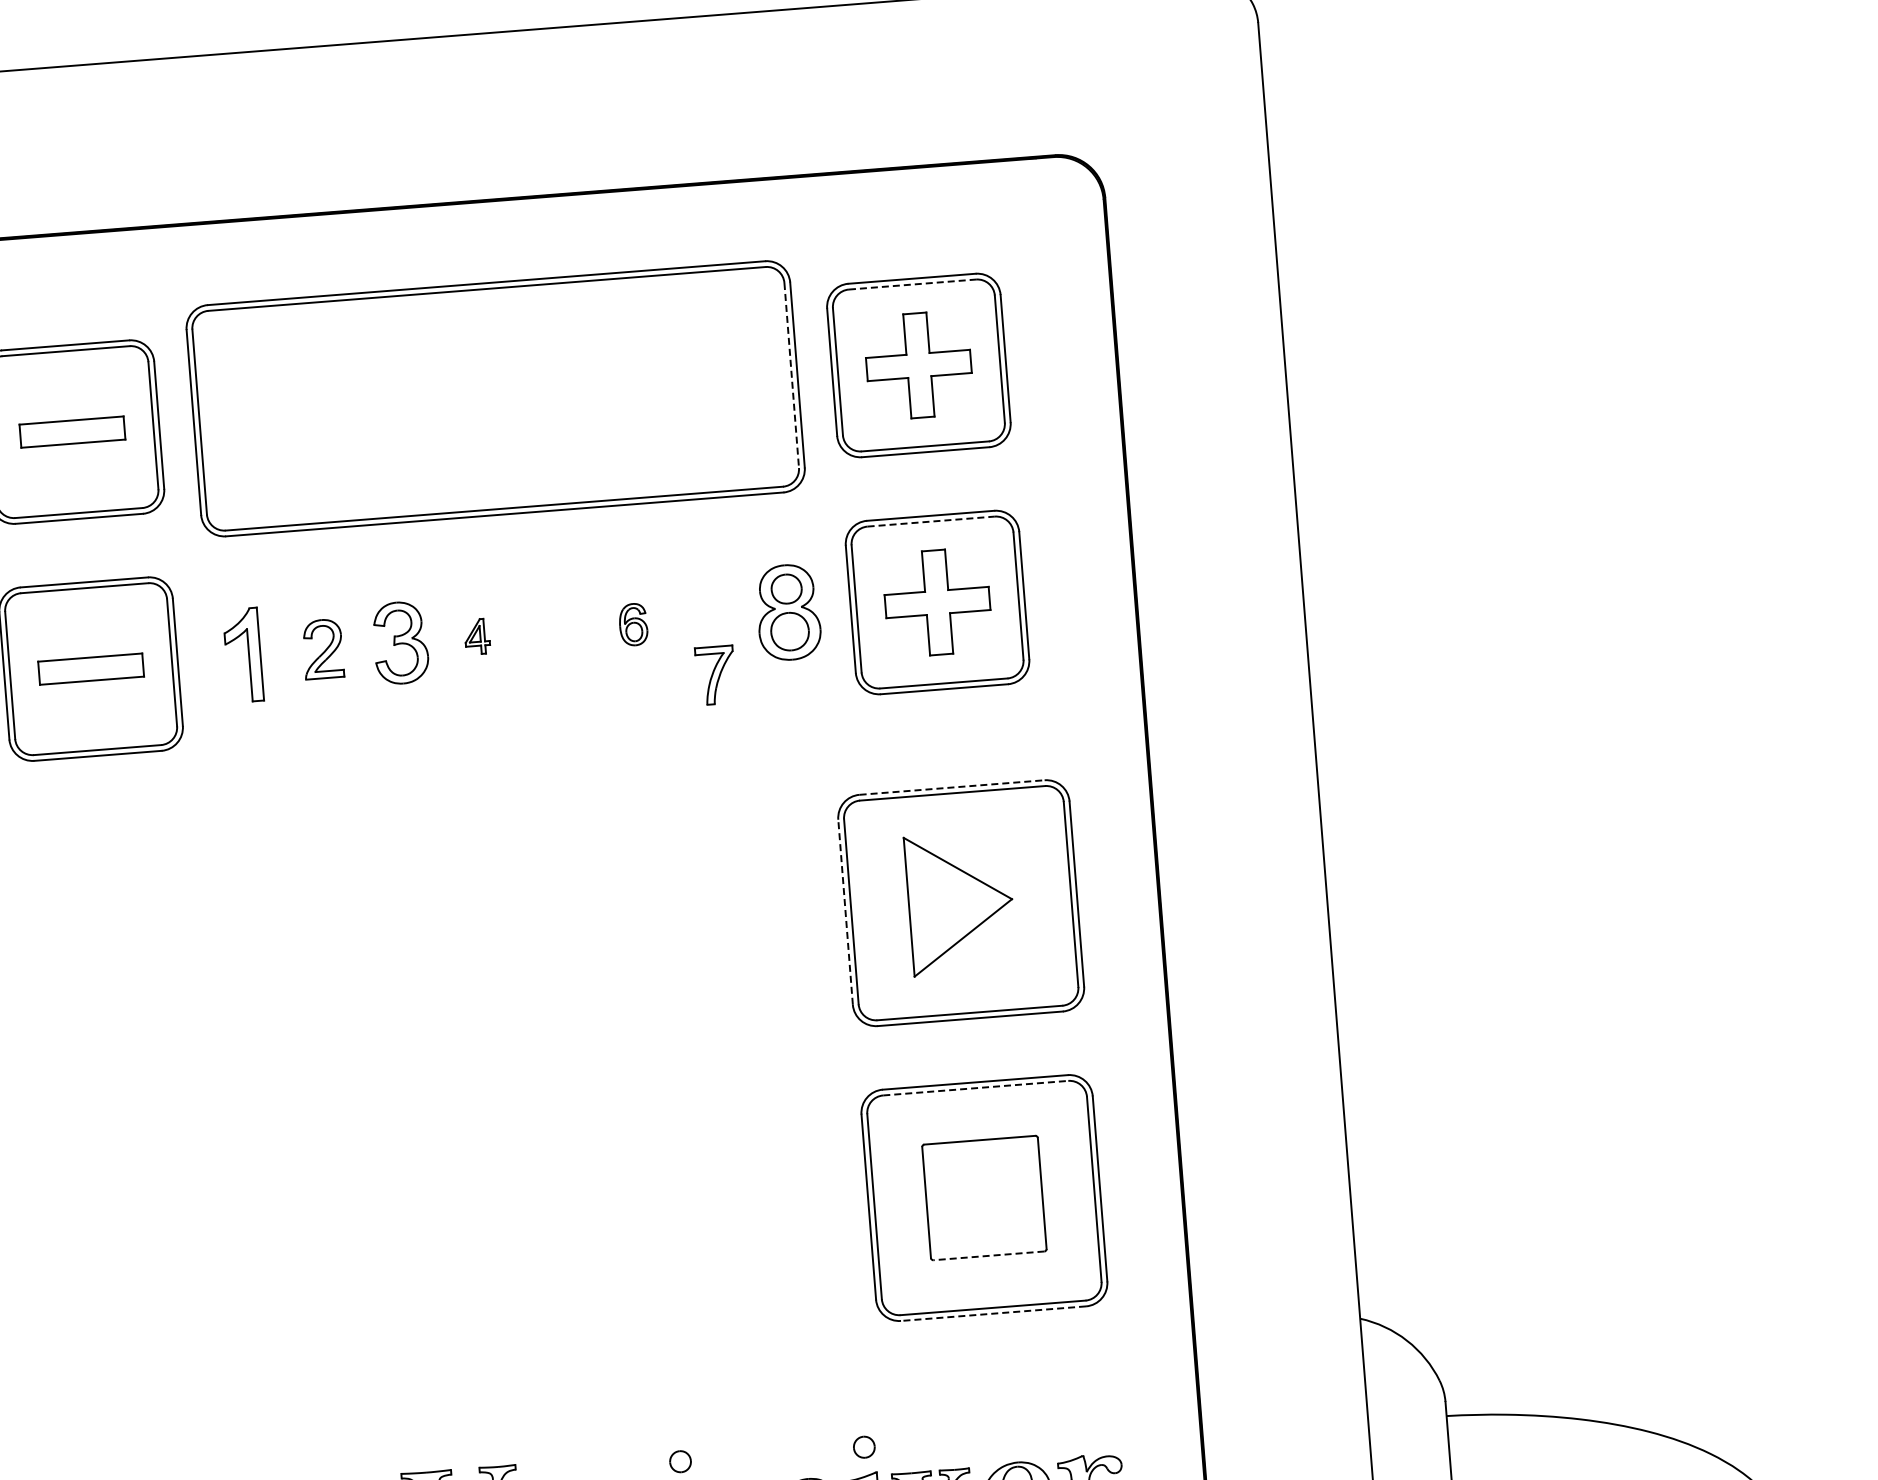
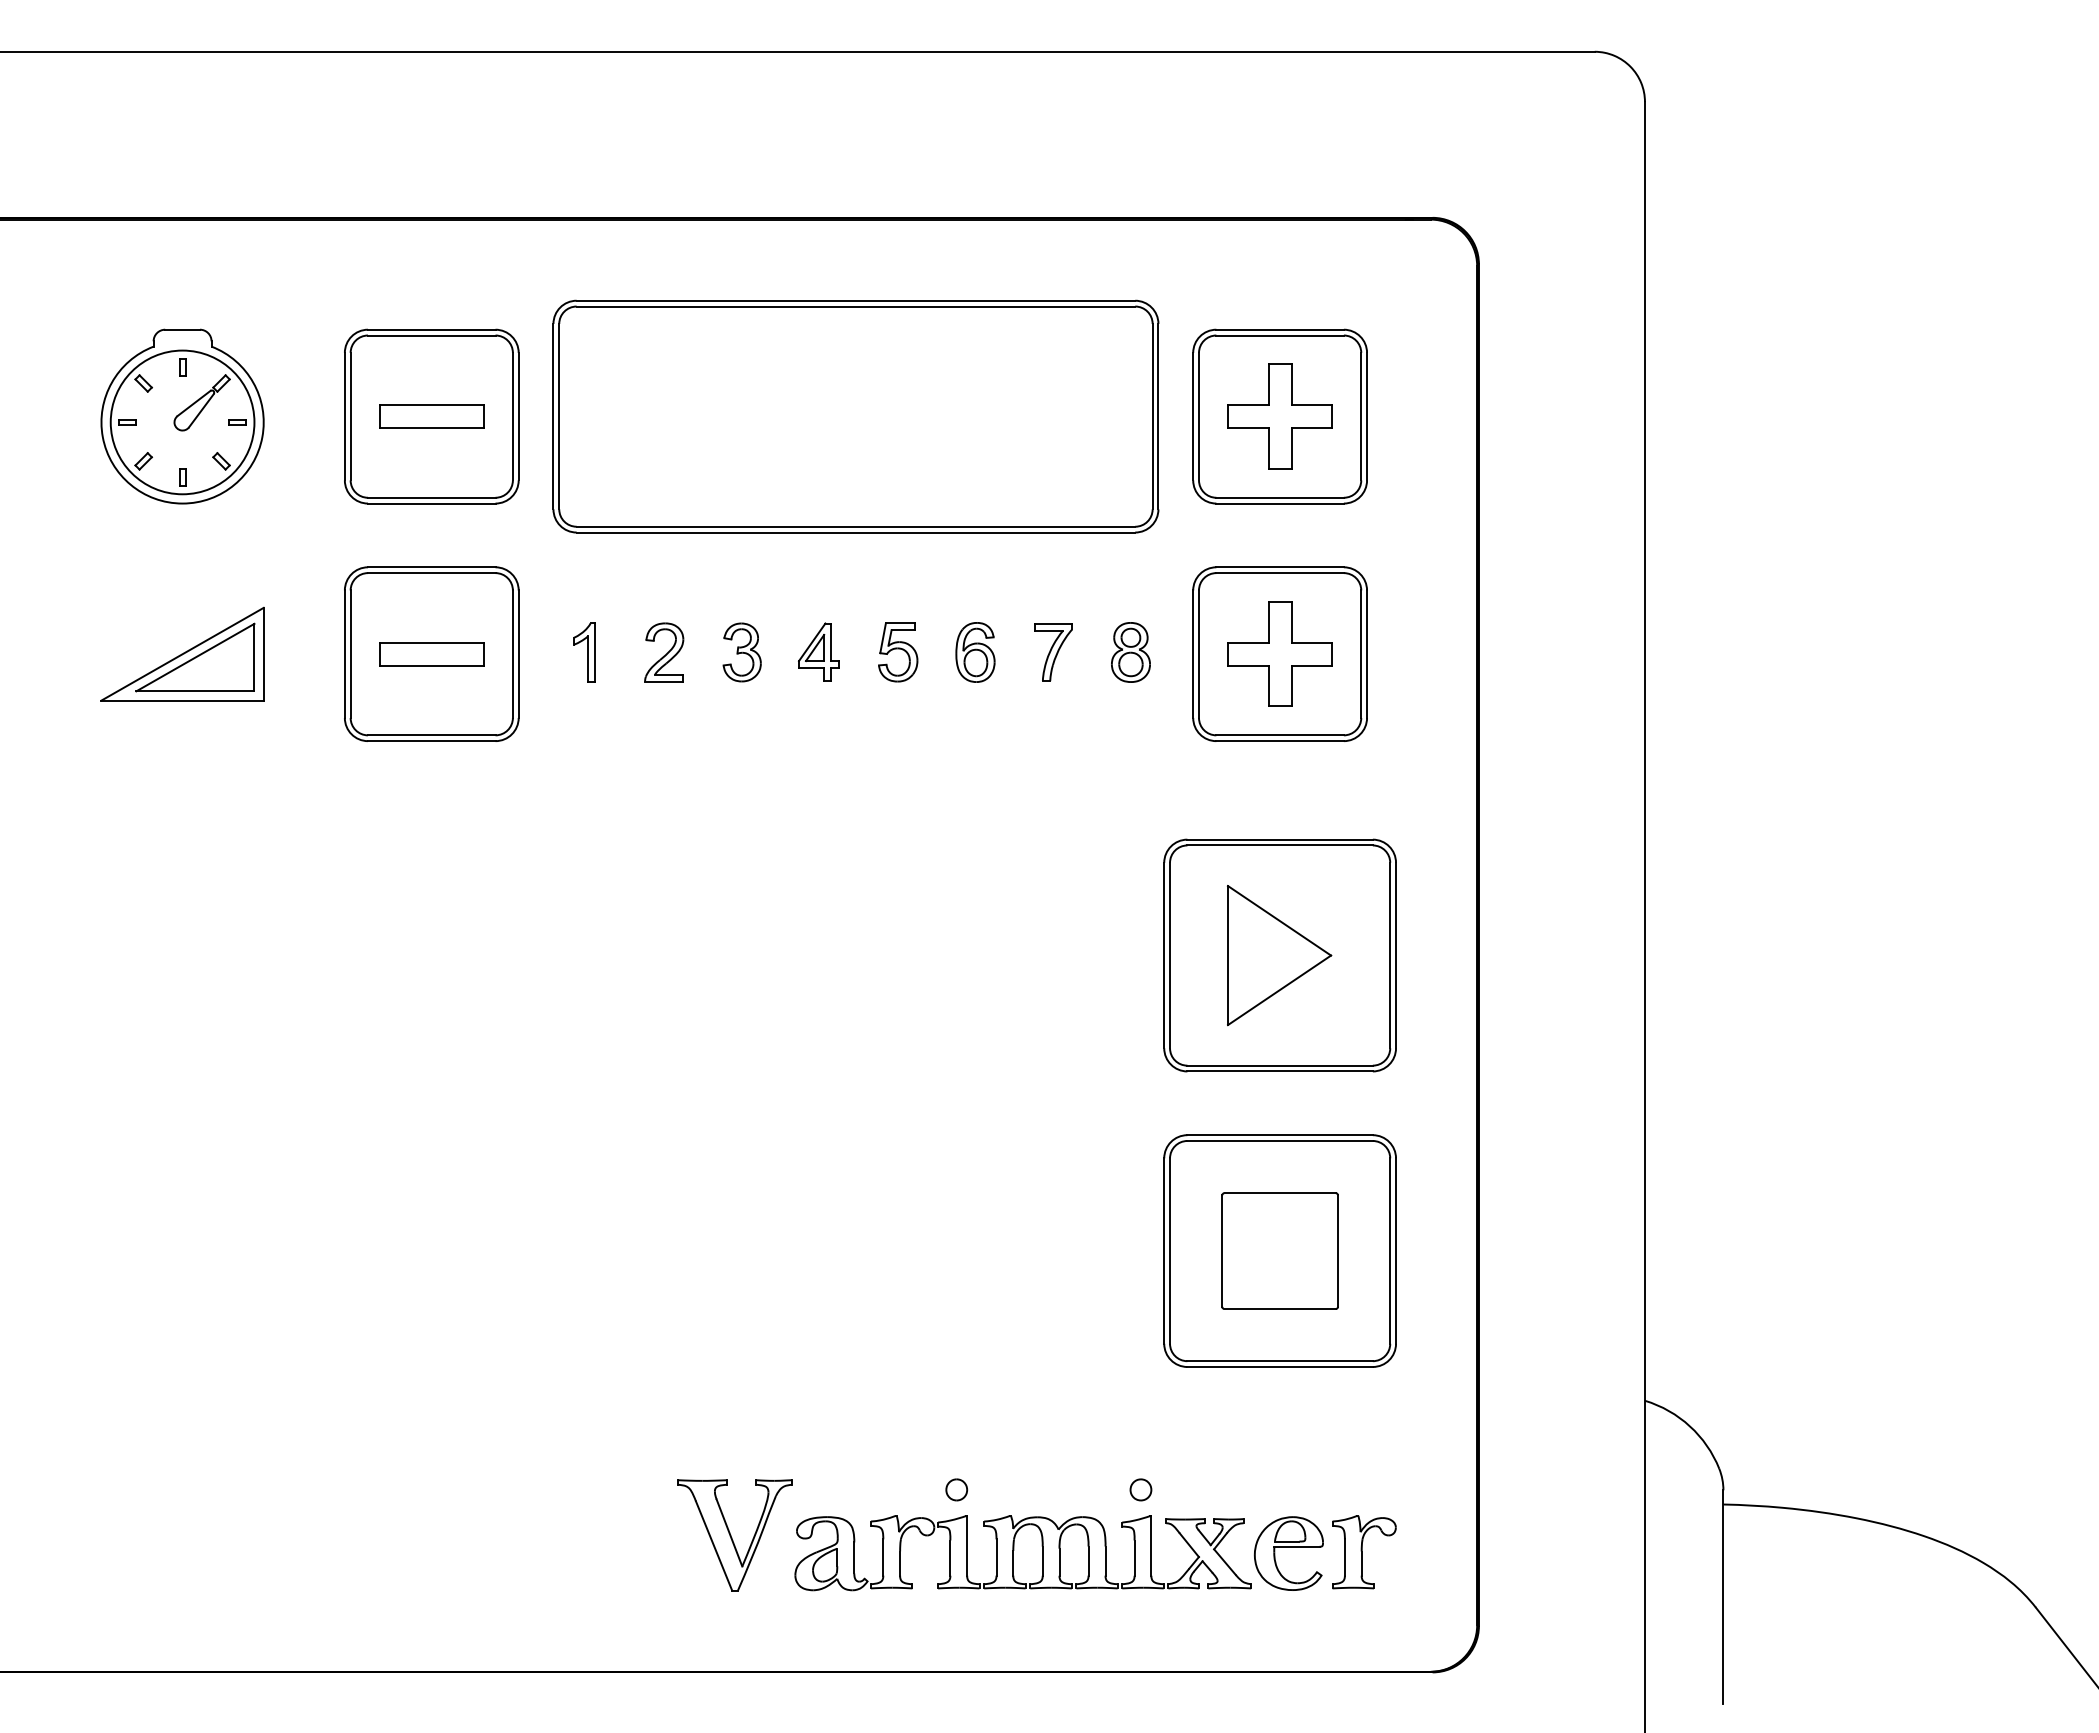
line: (912, 284) -> (1280, 335), dashed -> solid
line: (791, 375) -> (1152, 416), dashed -> solid
line: (931, 521) -> (1280, 573), dashed -> solid
part: (788, 612) -> (1130, 652), size x0.62
part: (633, 624) -> (975, 652), size x1.43
part: (556, 630) -> (898, 652), added
part: (476, 636) -> (818, 651), size x1.67
part: (400, 643) -> (741, 652), size x0.71
part: (243, 655) -> (584, 652), size x0.62
part: (715, 675) -> (1053, 652), moved
line: (952, 787) -> (1280, 839), dashed -> solid
line: (845, 912) -> (1164, 955), dashed -> solid
line: (976, 1087) -> (1280, 1140), dashed -> solid
line: (989, 1256) -> (1280, 1309), dashed -> solid
line: (993, 1313) -> (1280, 1366), dashed -> solid

